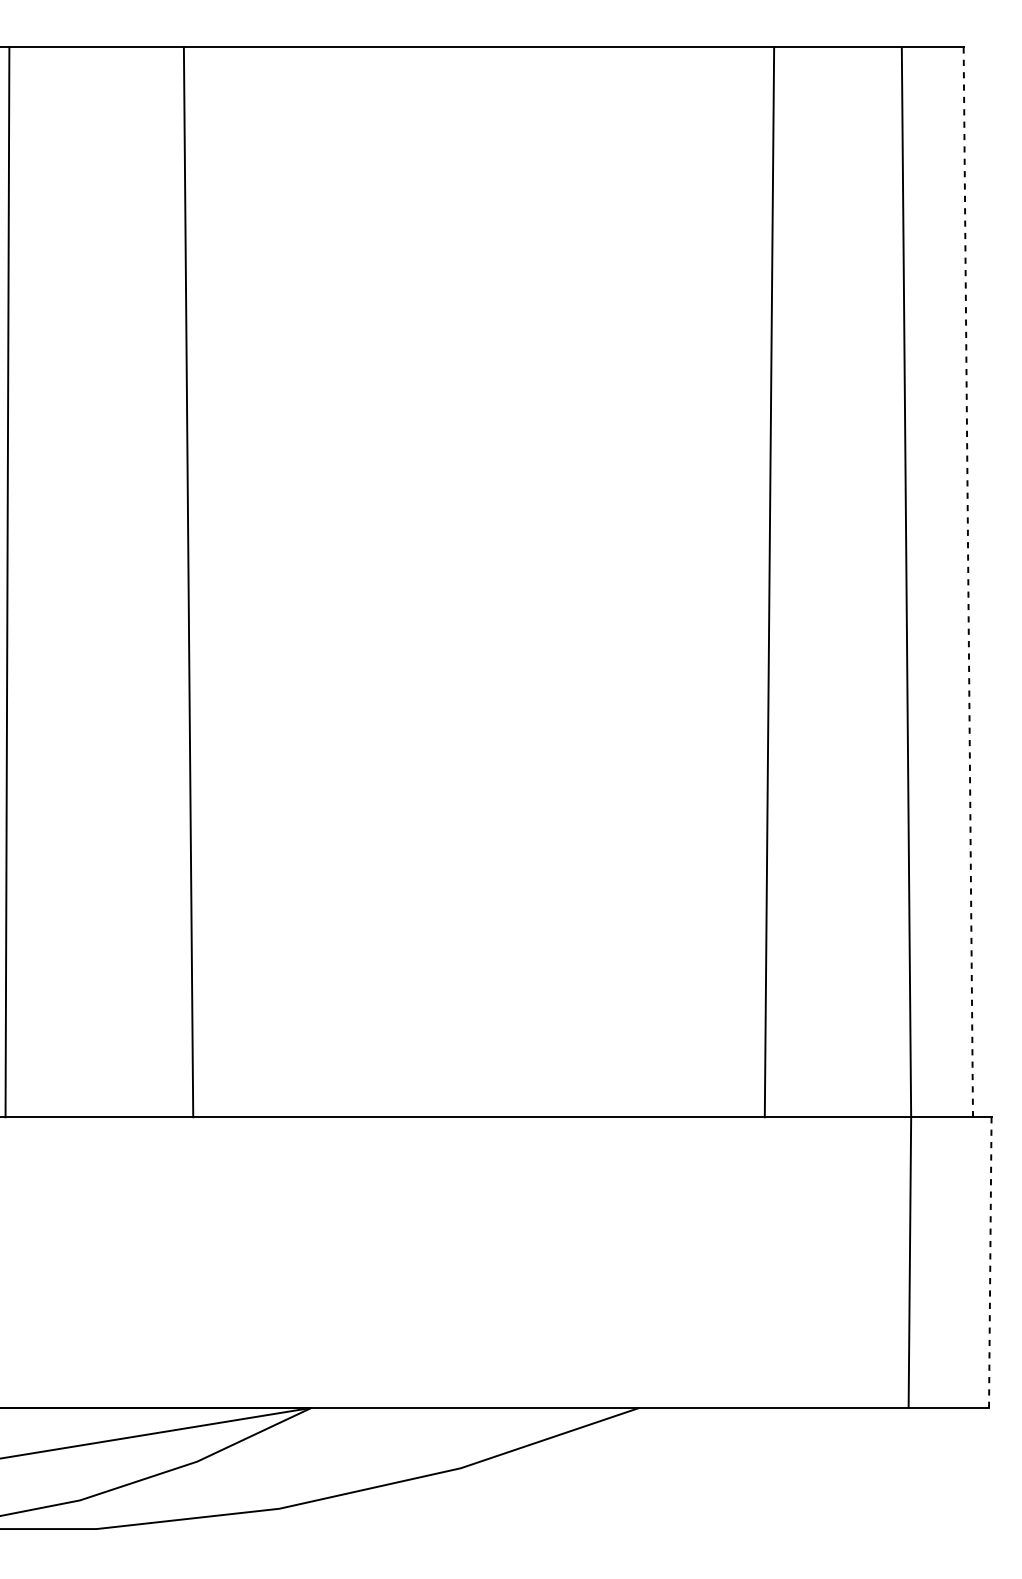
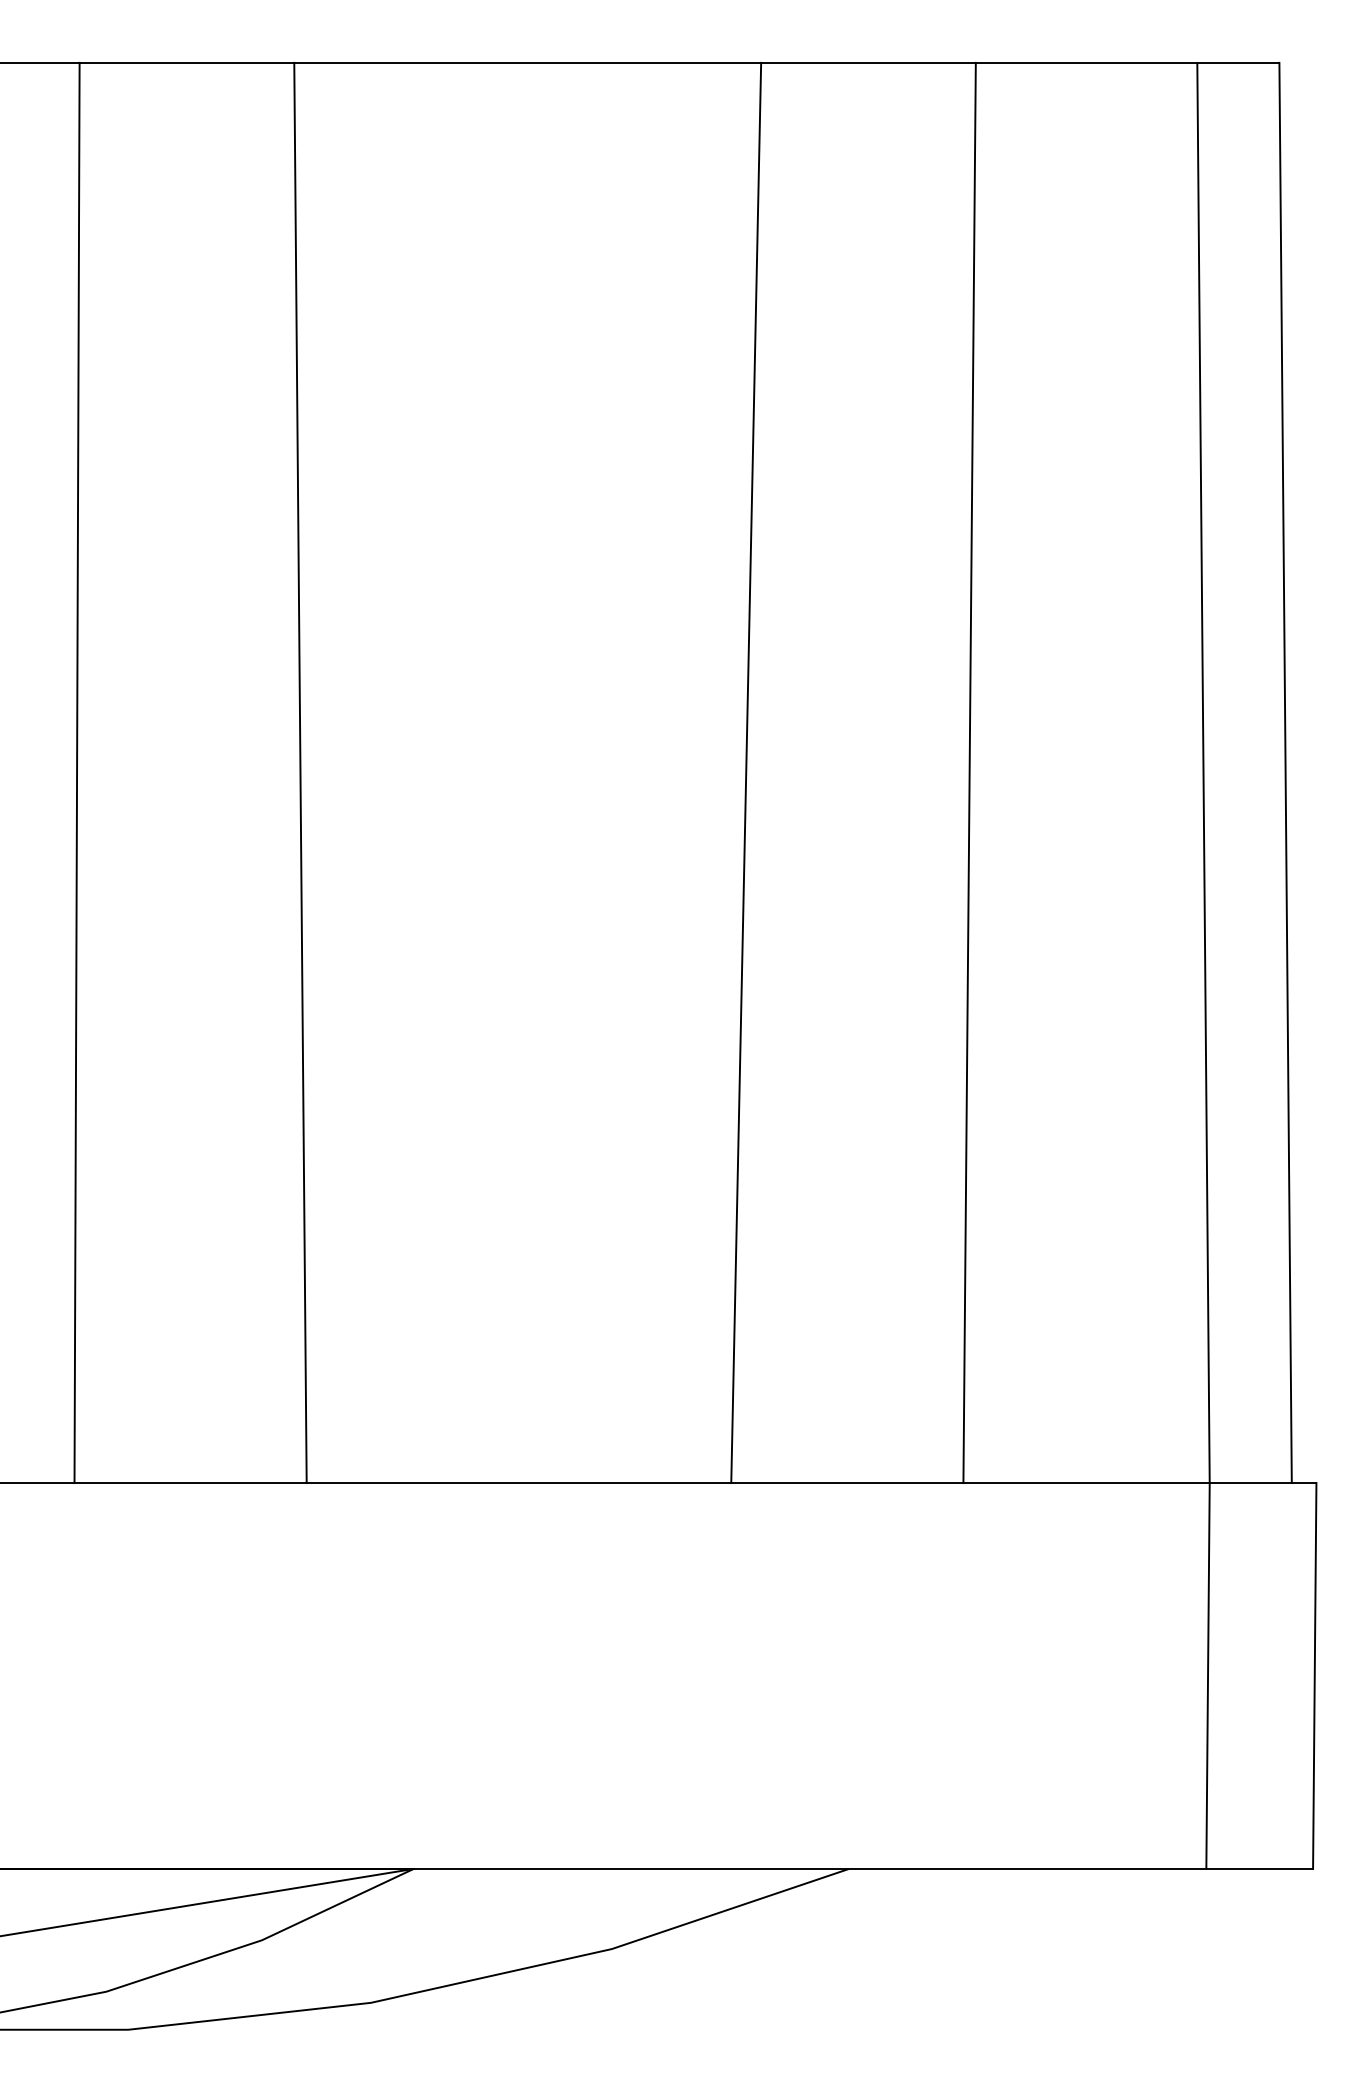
line: (7, 581) -> (76, 772), moved
line: (188, 581) -> (300, 772), moved
line: (562, 581) -> (746, 772), added
line: (769, 581) -> (969, 772), moved
line: (968, 582) -> (1285, 773), dashed -> solid
line: (990, 1262) -> (1314, 1676), dashed -> solid

